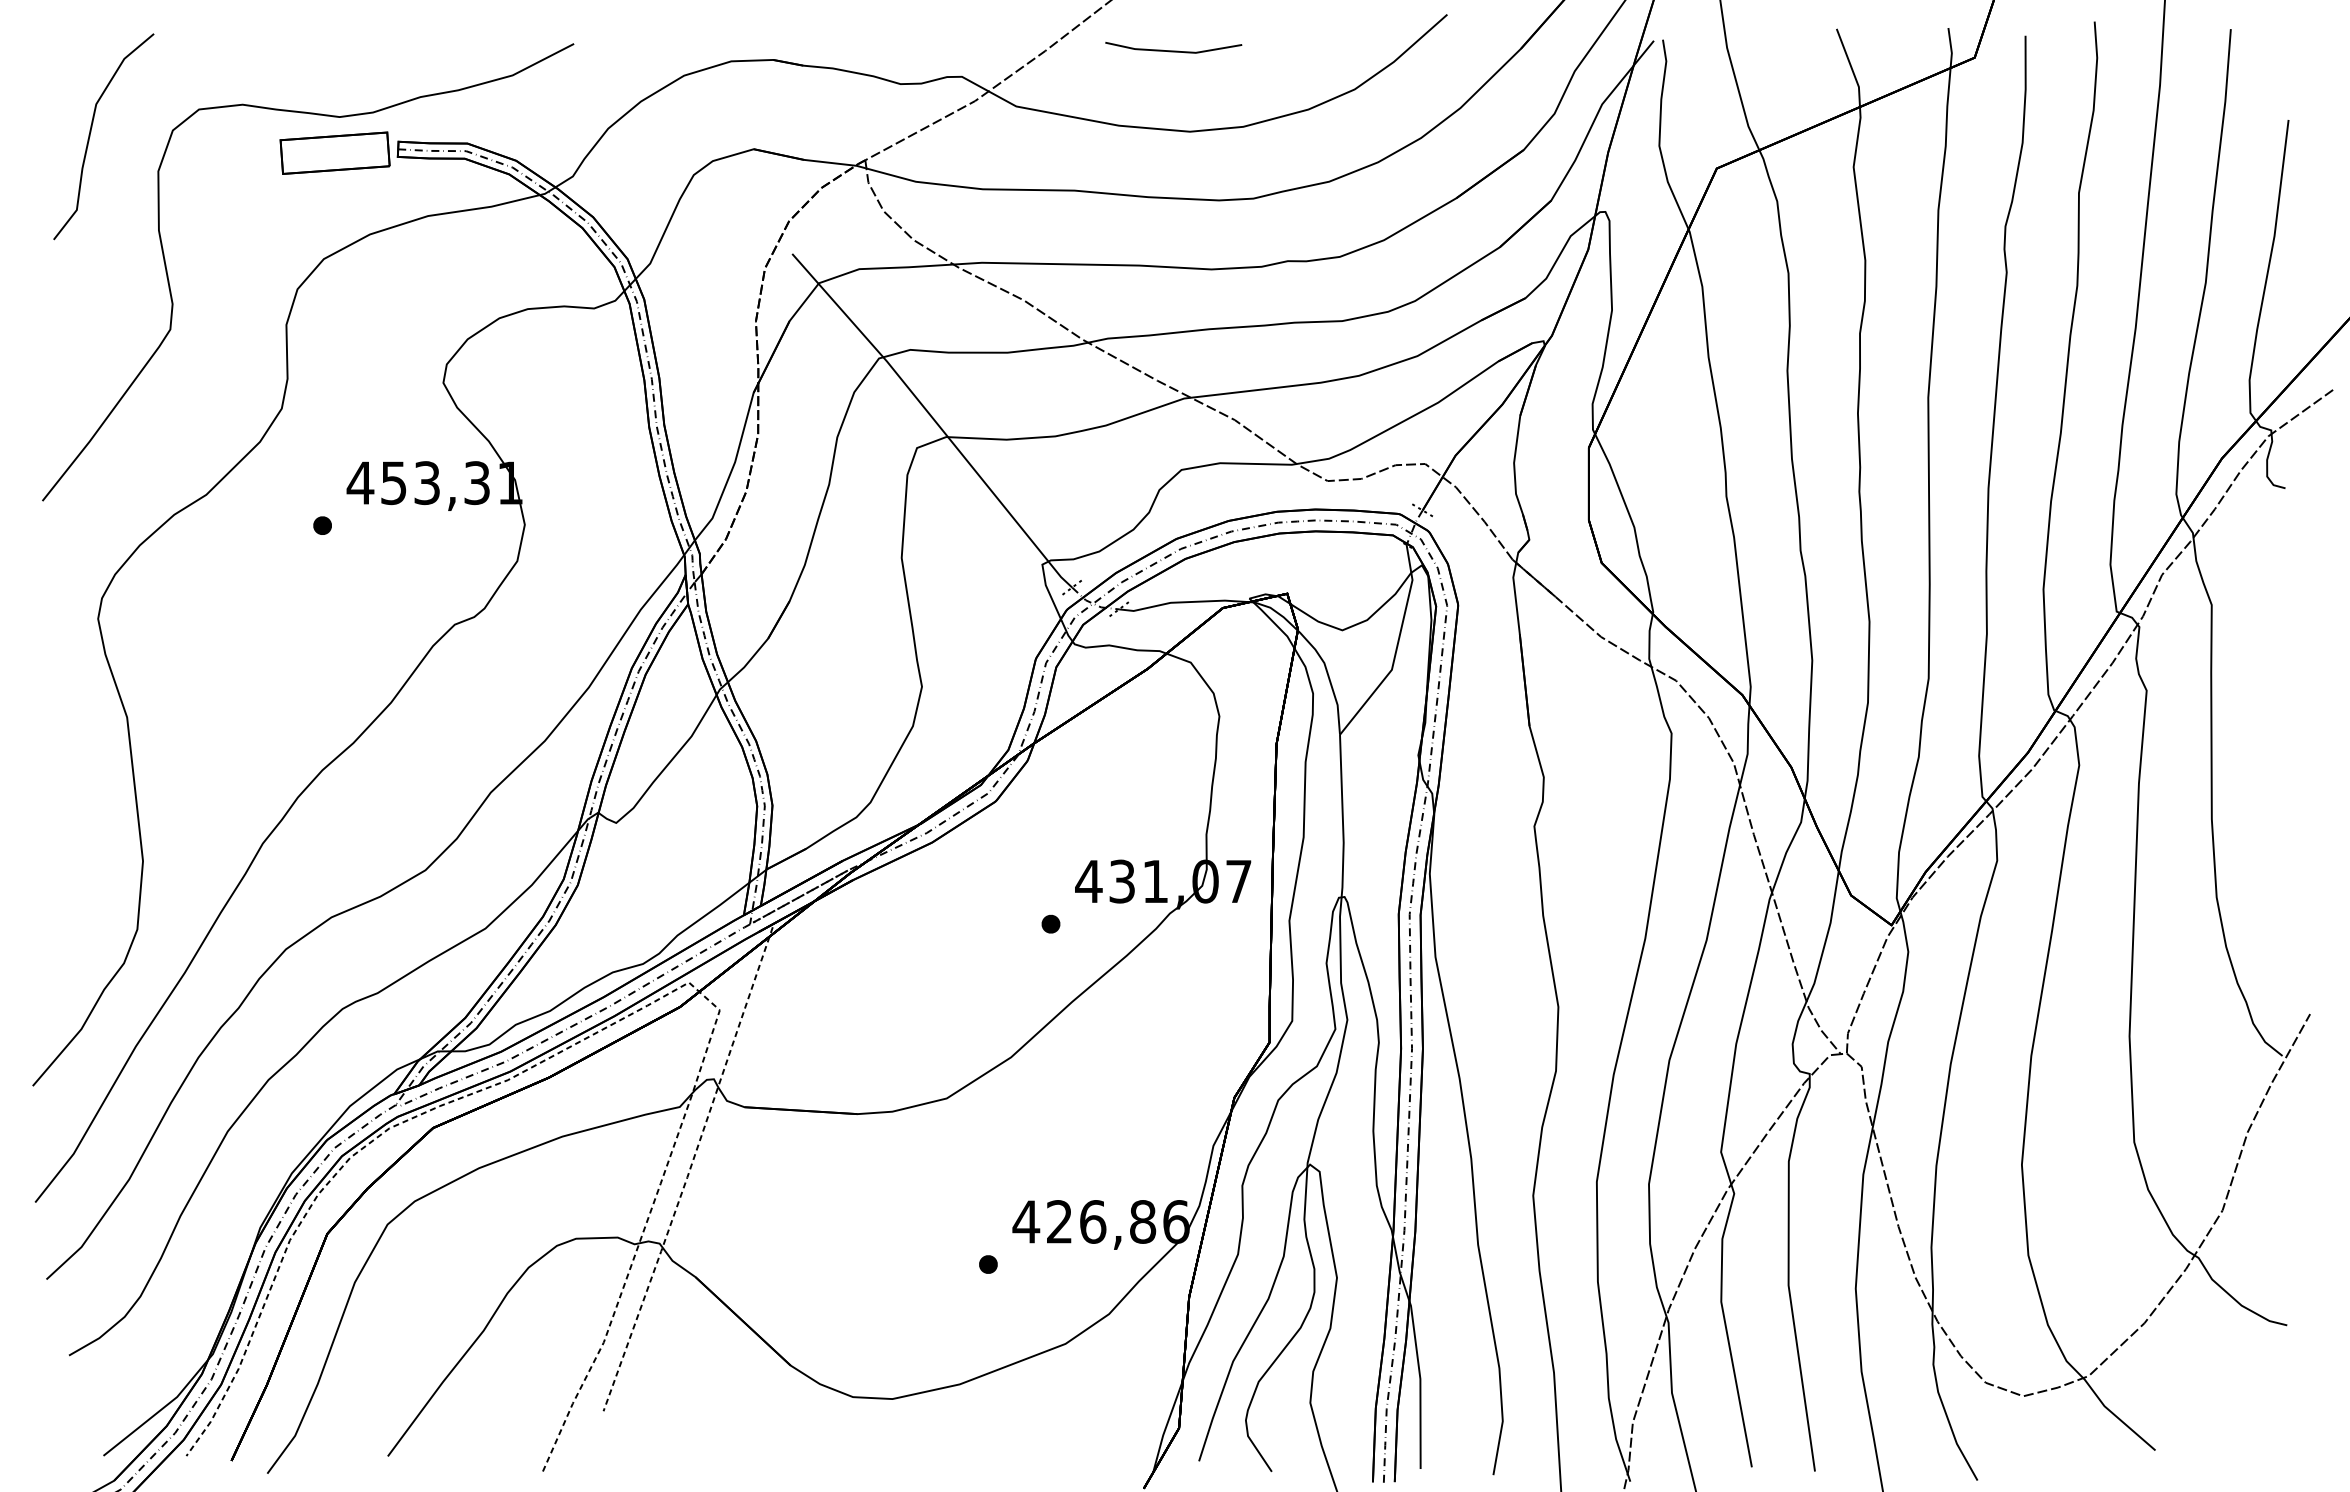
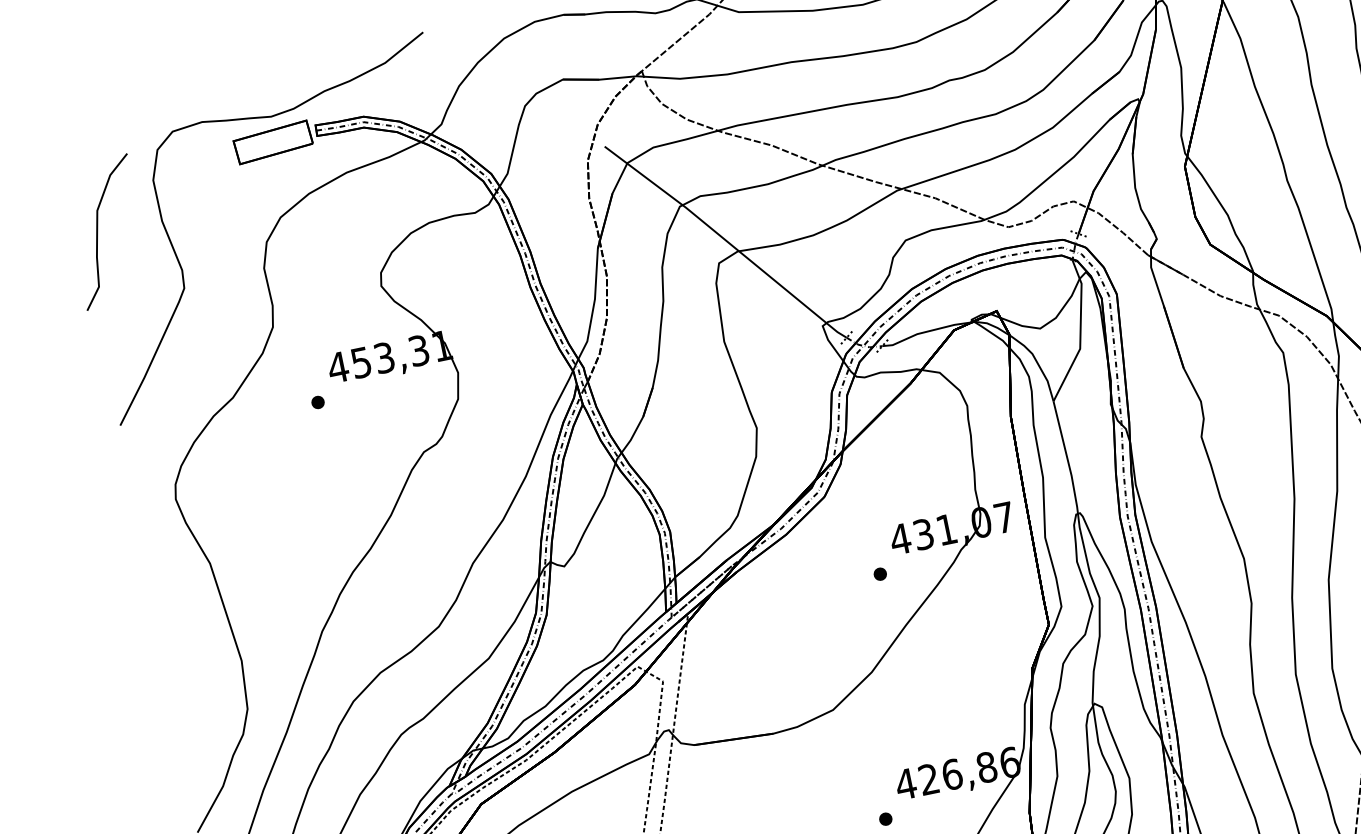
curve: (91, 132) -> (98, 230), moved

